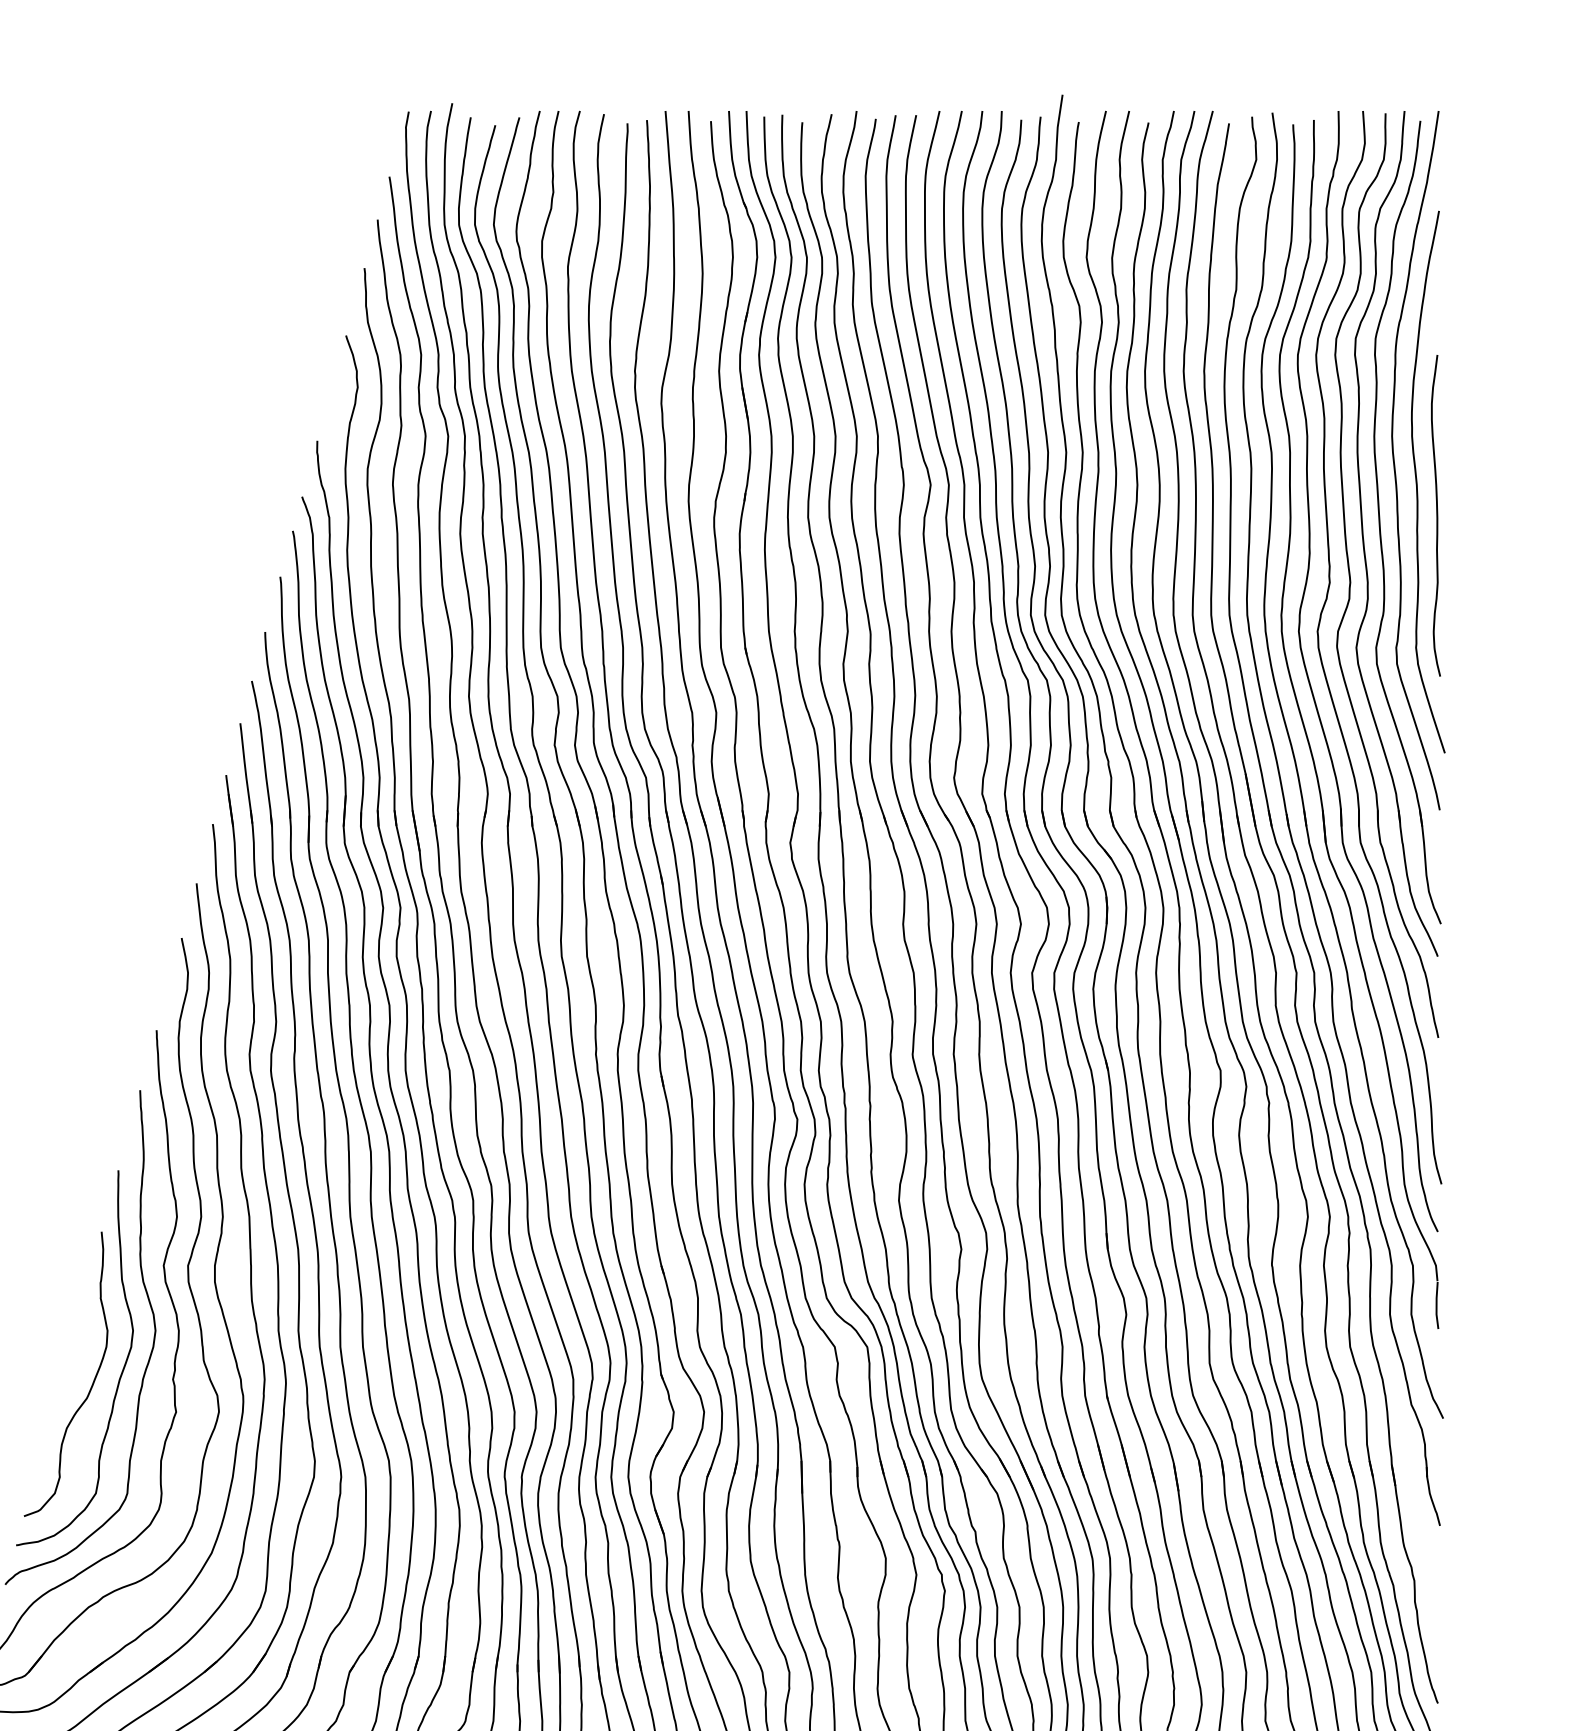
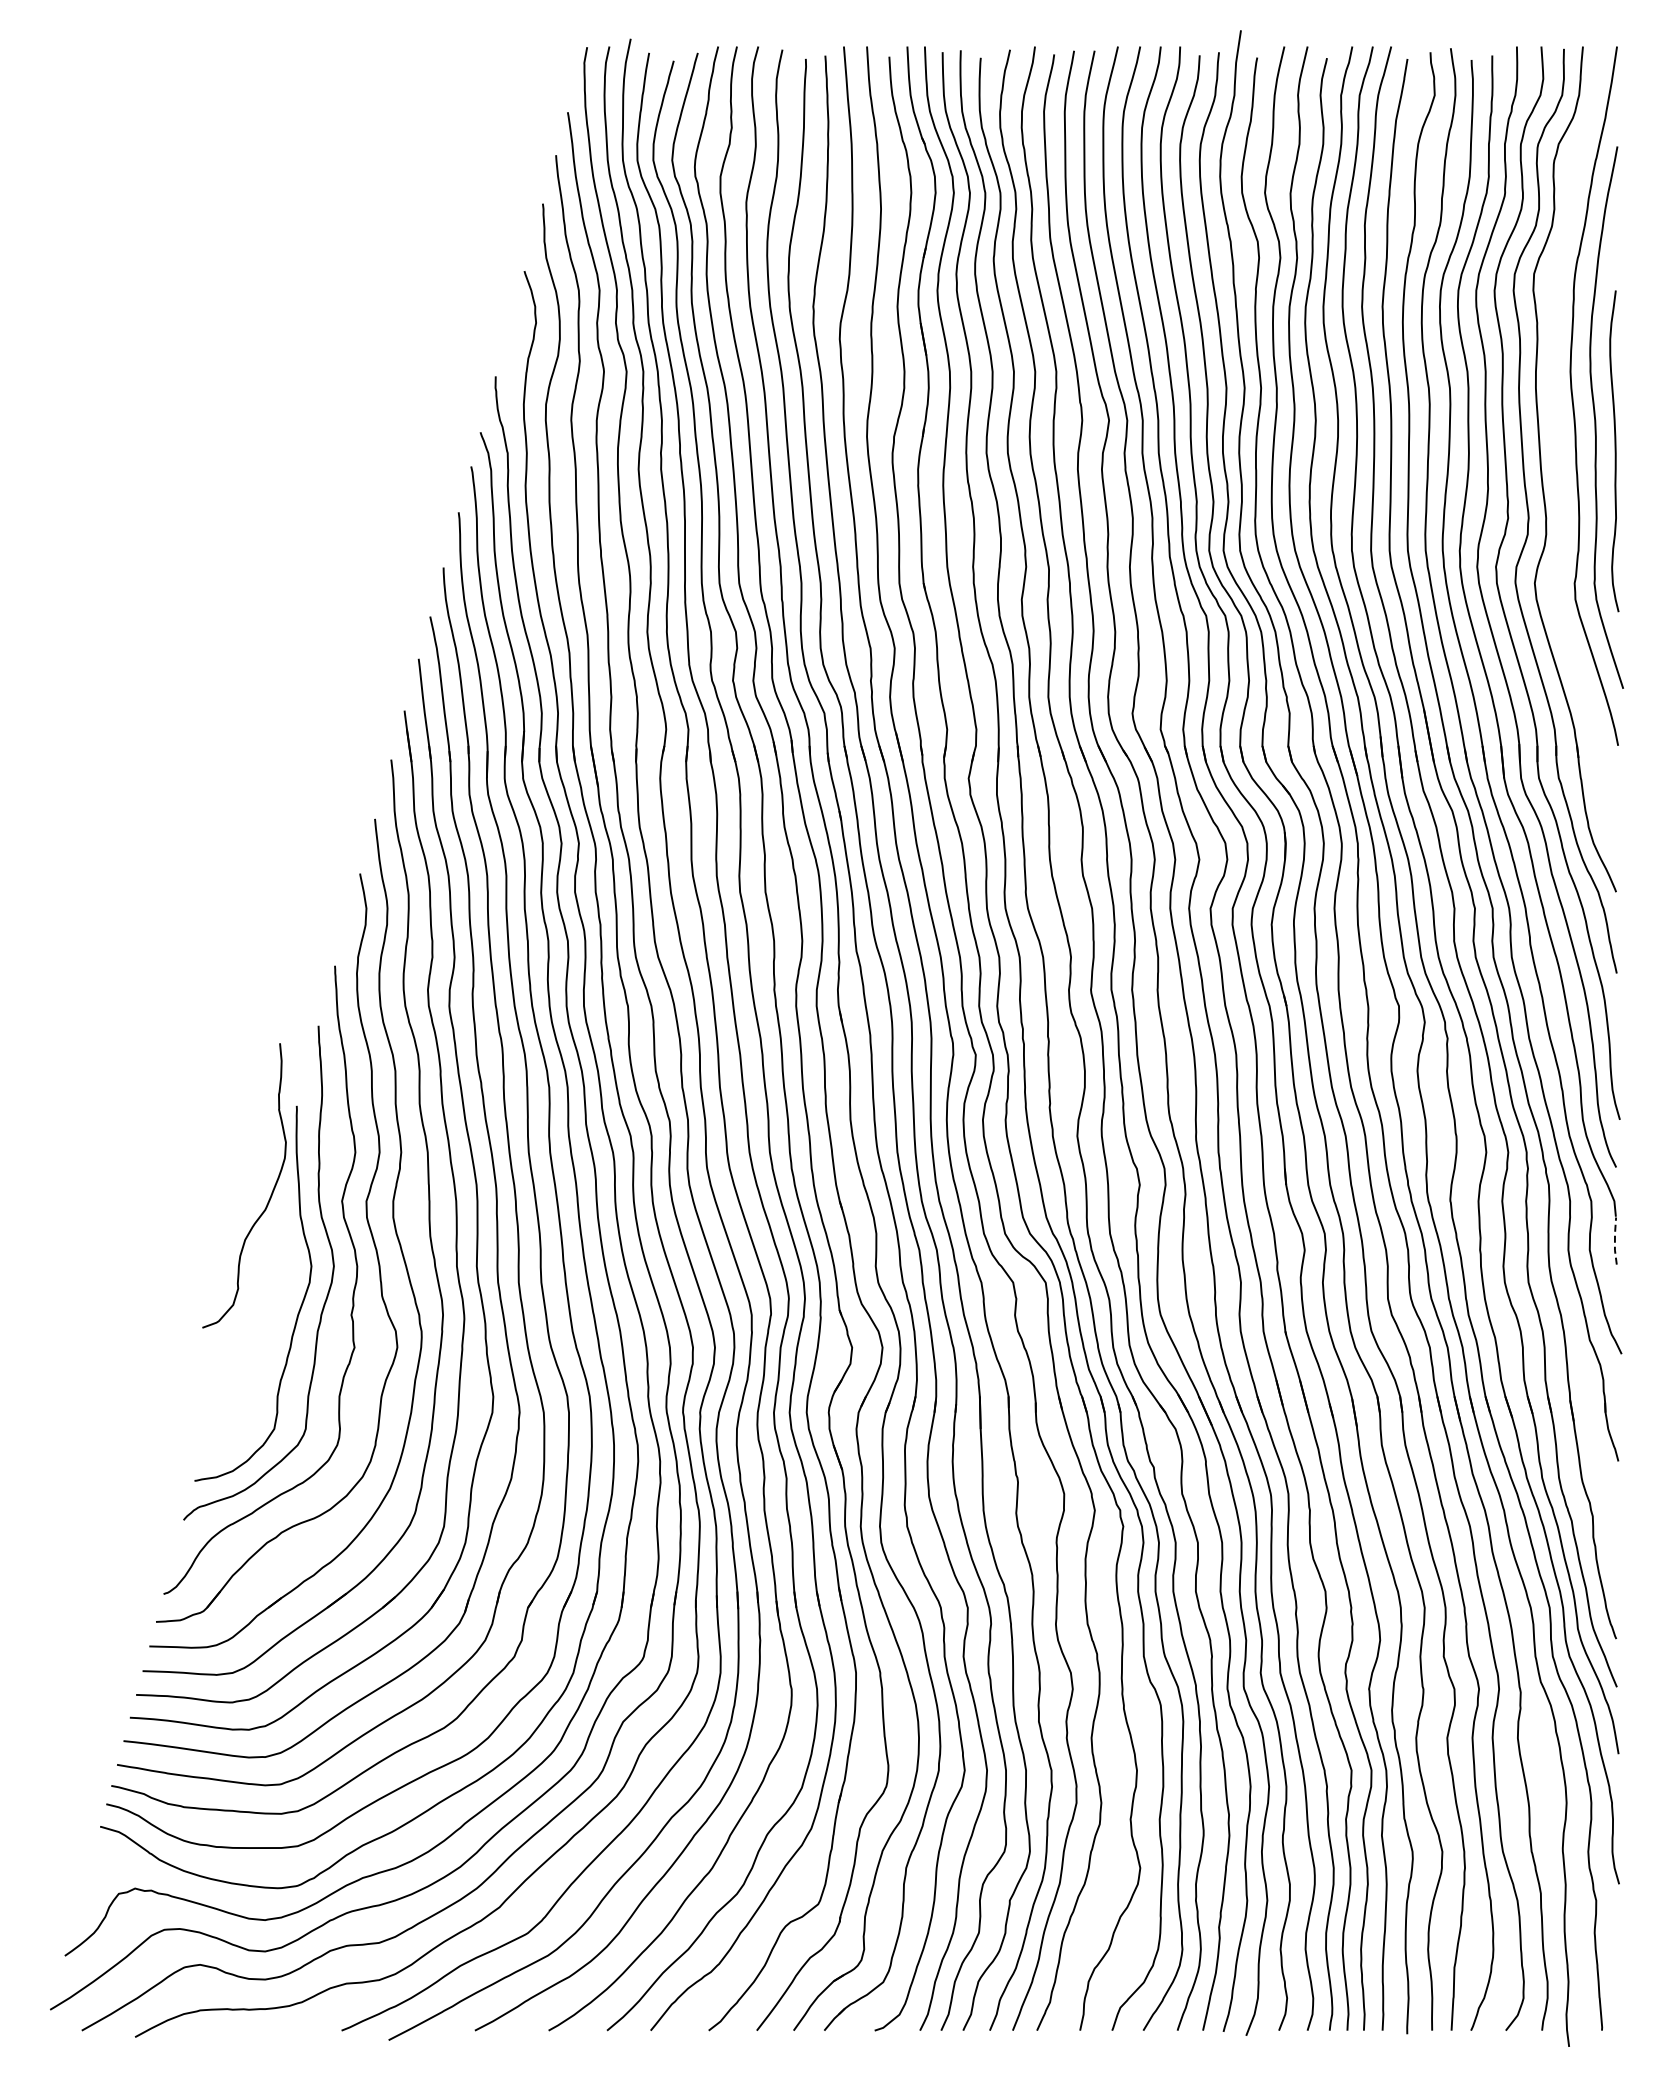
part: (1381, 525) -> (1559, 461), removed
line: (1436, 1304) -> (1614, 1240), solid -> dashed
curve: (92, 1382) -> (270, 1194), moved

